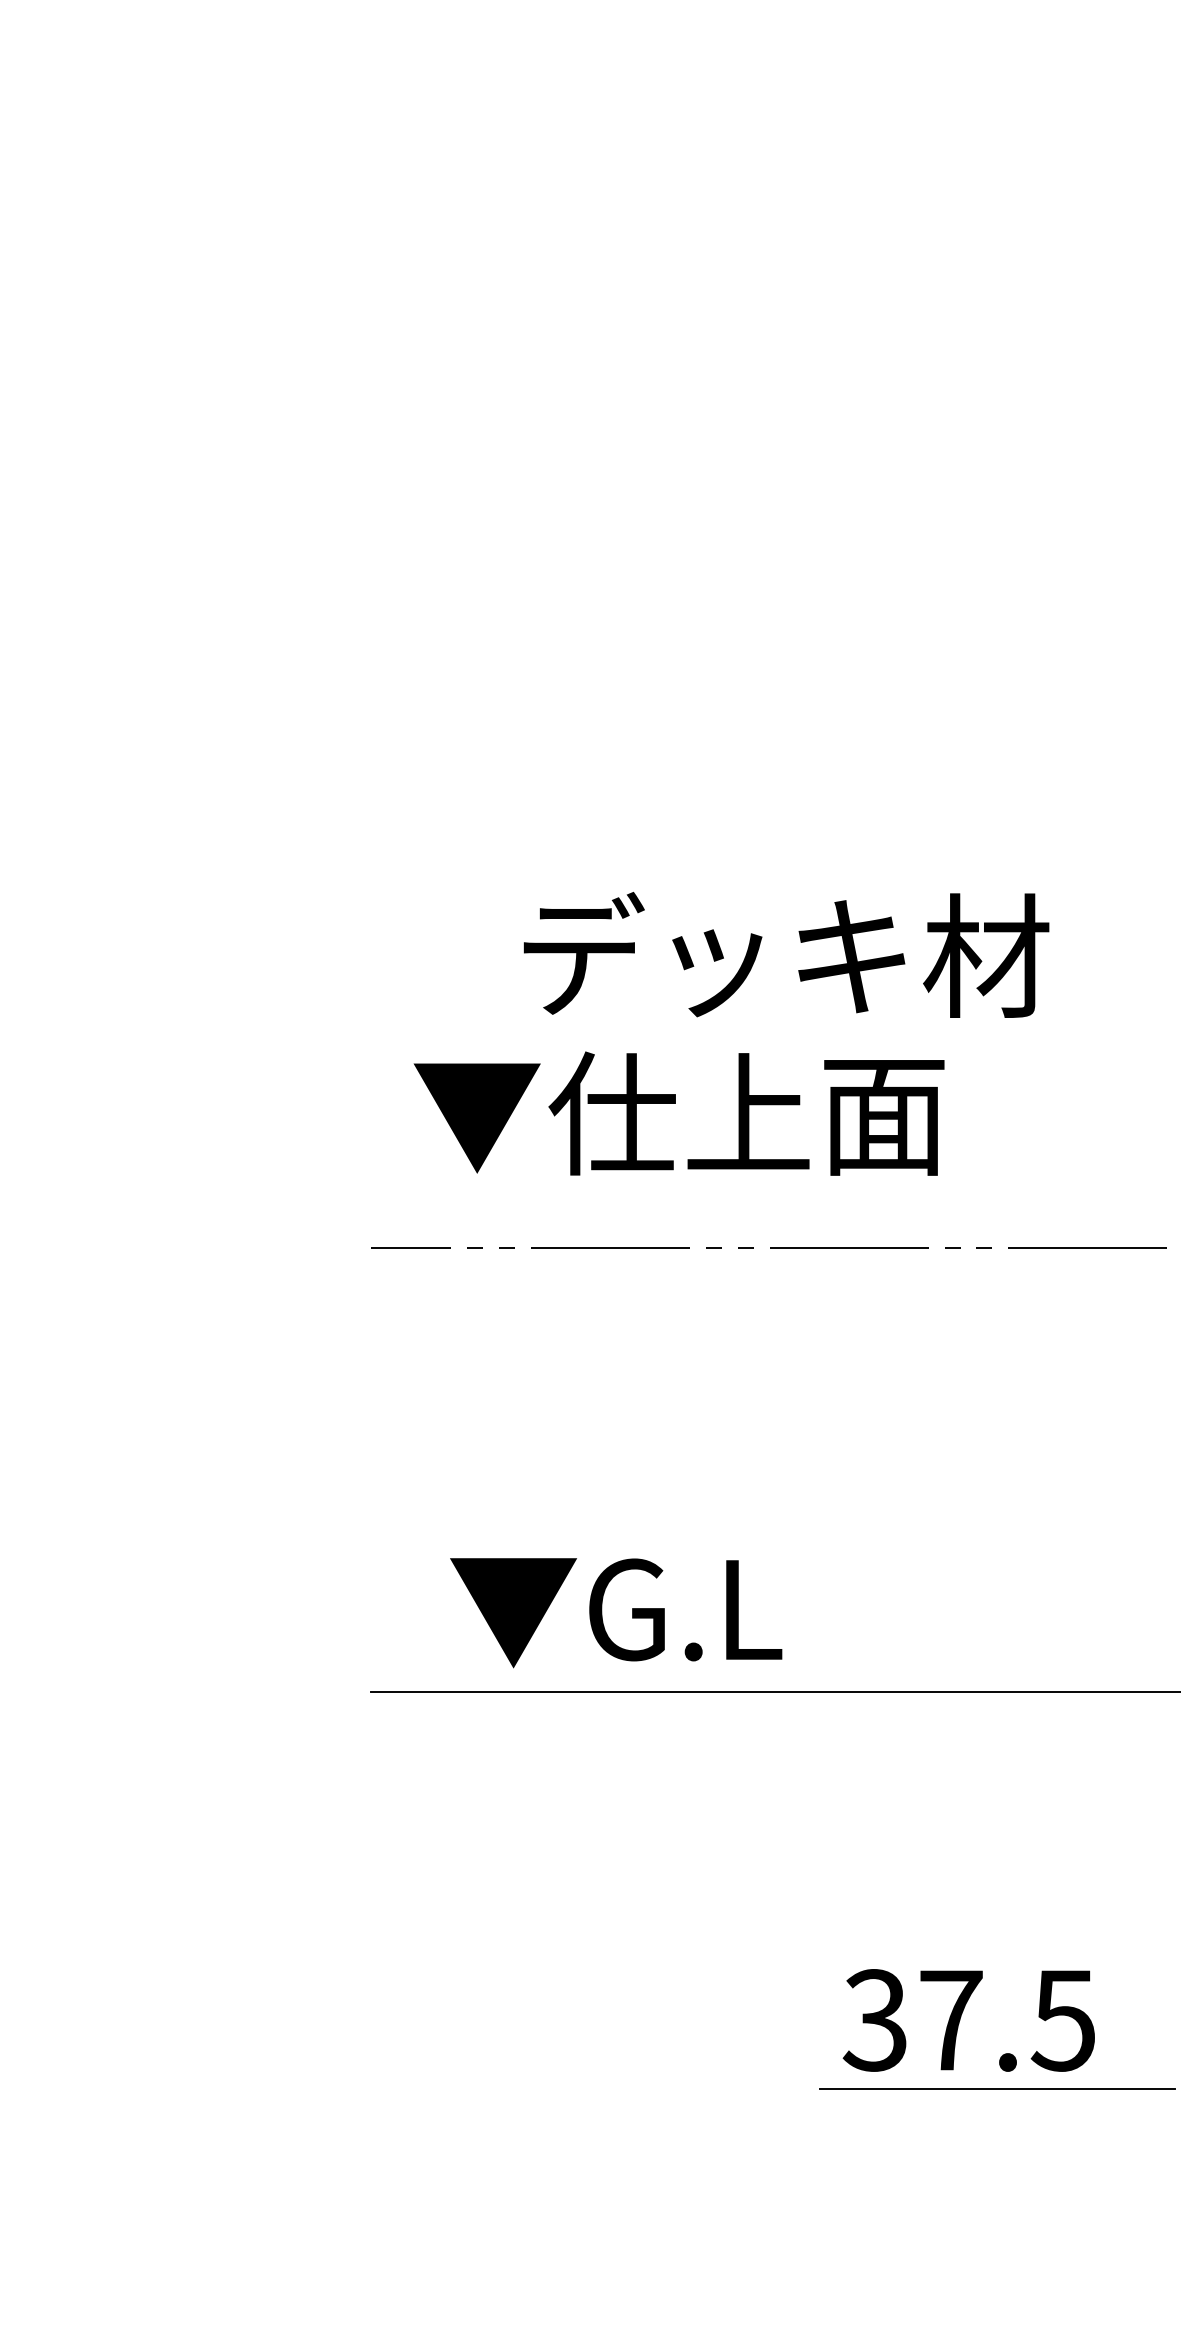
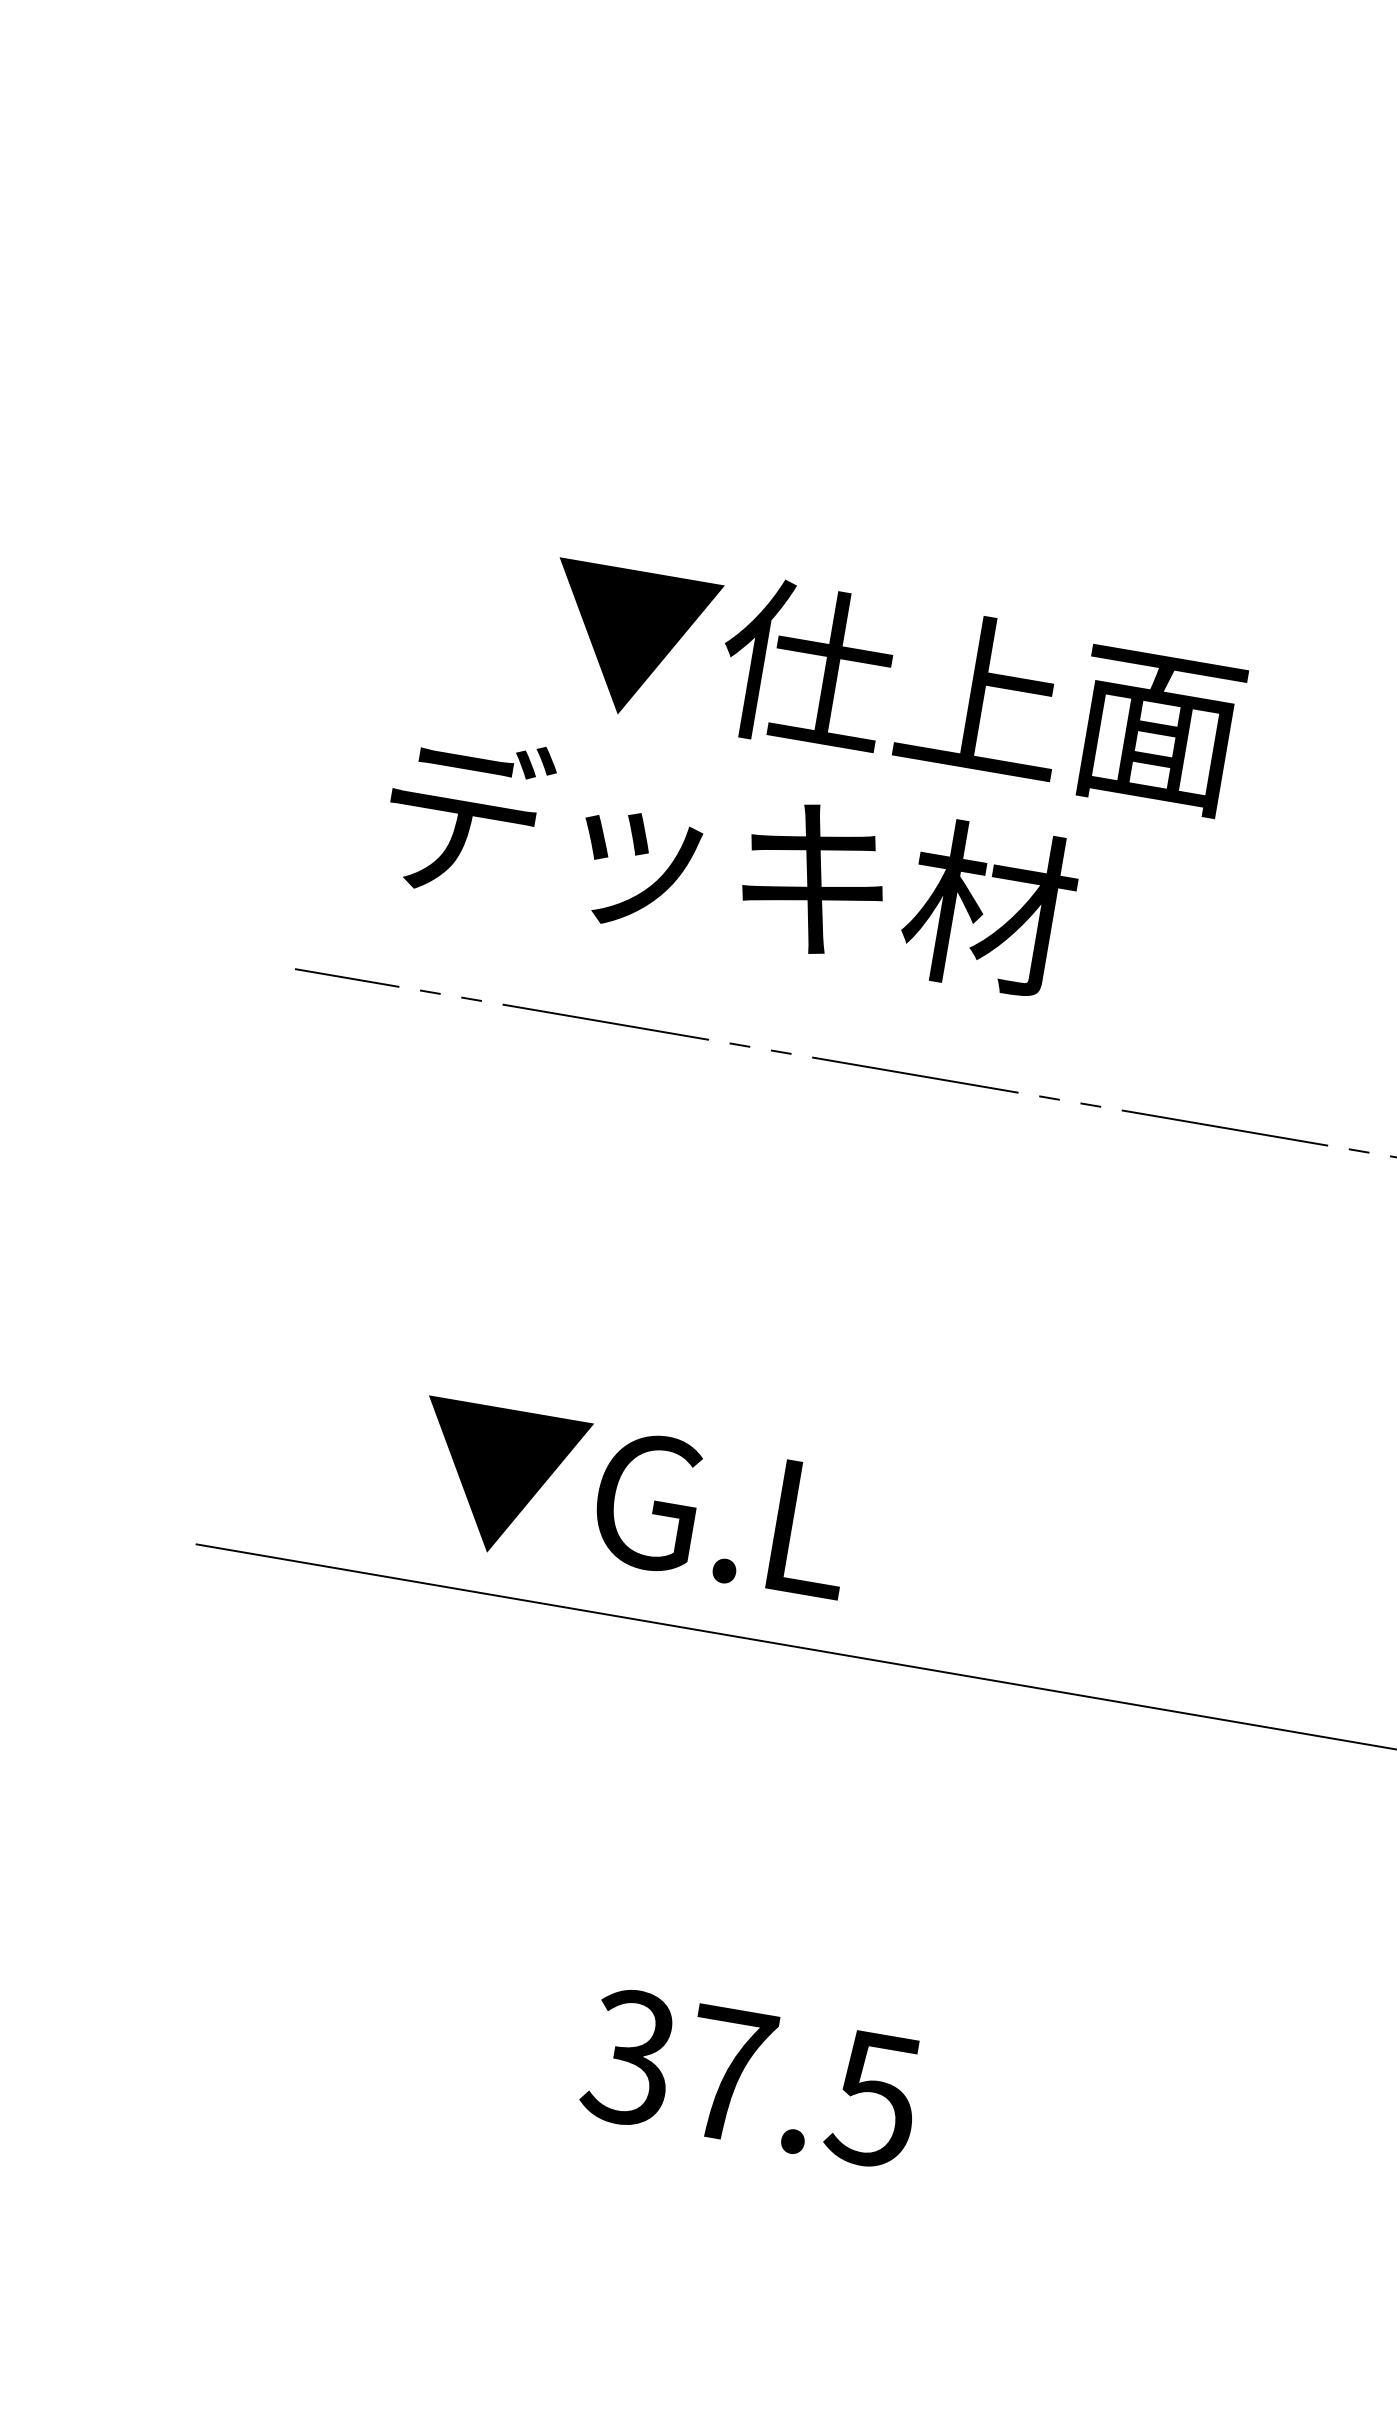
text: (782, 954) -> (893, 679), デッキ材 -> ▼仕上面
text: (679, 1112) -> (725, 861), ▼仕上面 -> デッキ材
text: (616, 1613) -> (632, 1504), moved
text: (968, 2020) -> (750, 2078), moved
line: (996, 2089) -> (919, 2199), removed

